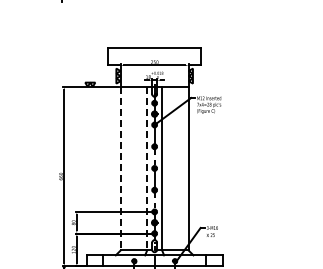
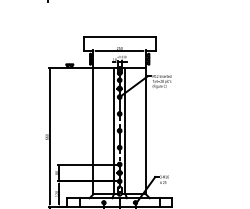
line: (120, 168) -> (93, 130), dashed -> solid
line: (147, 168) -> (114, 130), dashed -> solid

